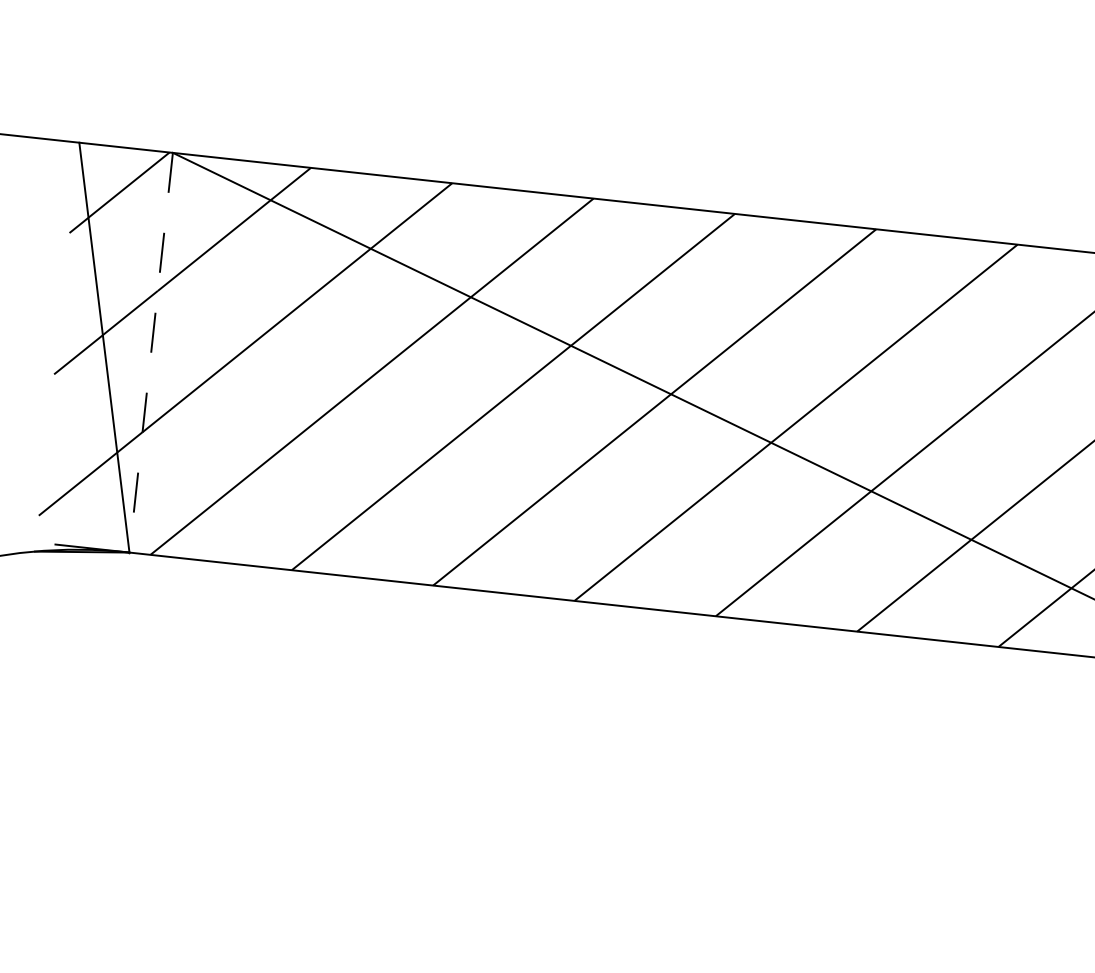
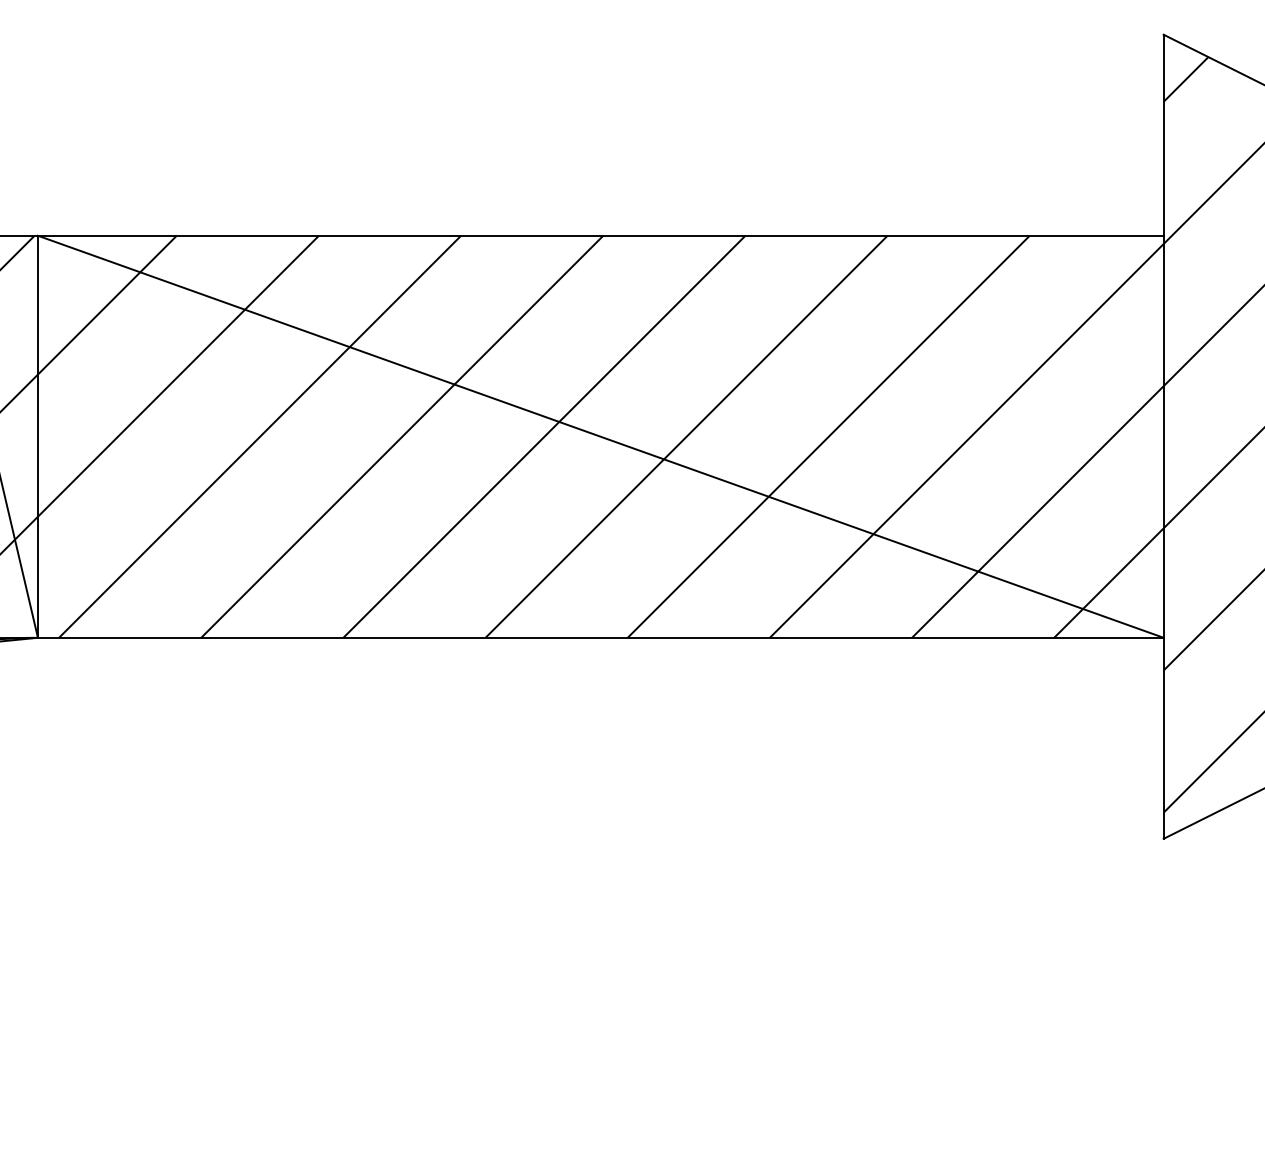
line: (150, 353) -> (37, 437), dashed -> solid

